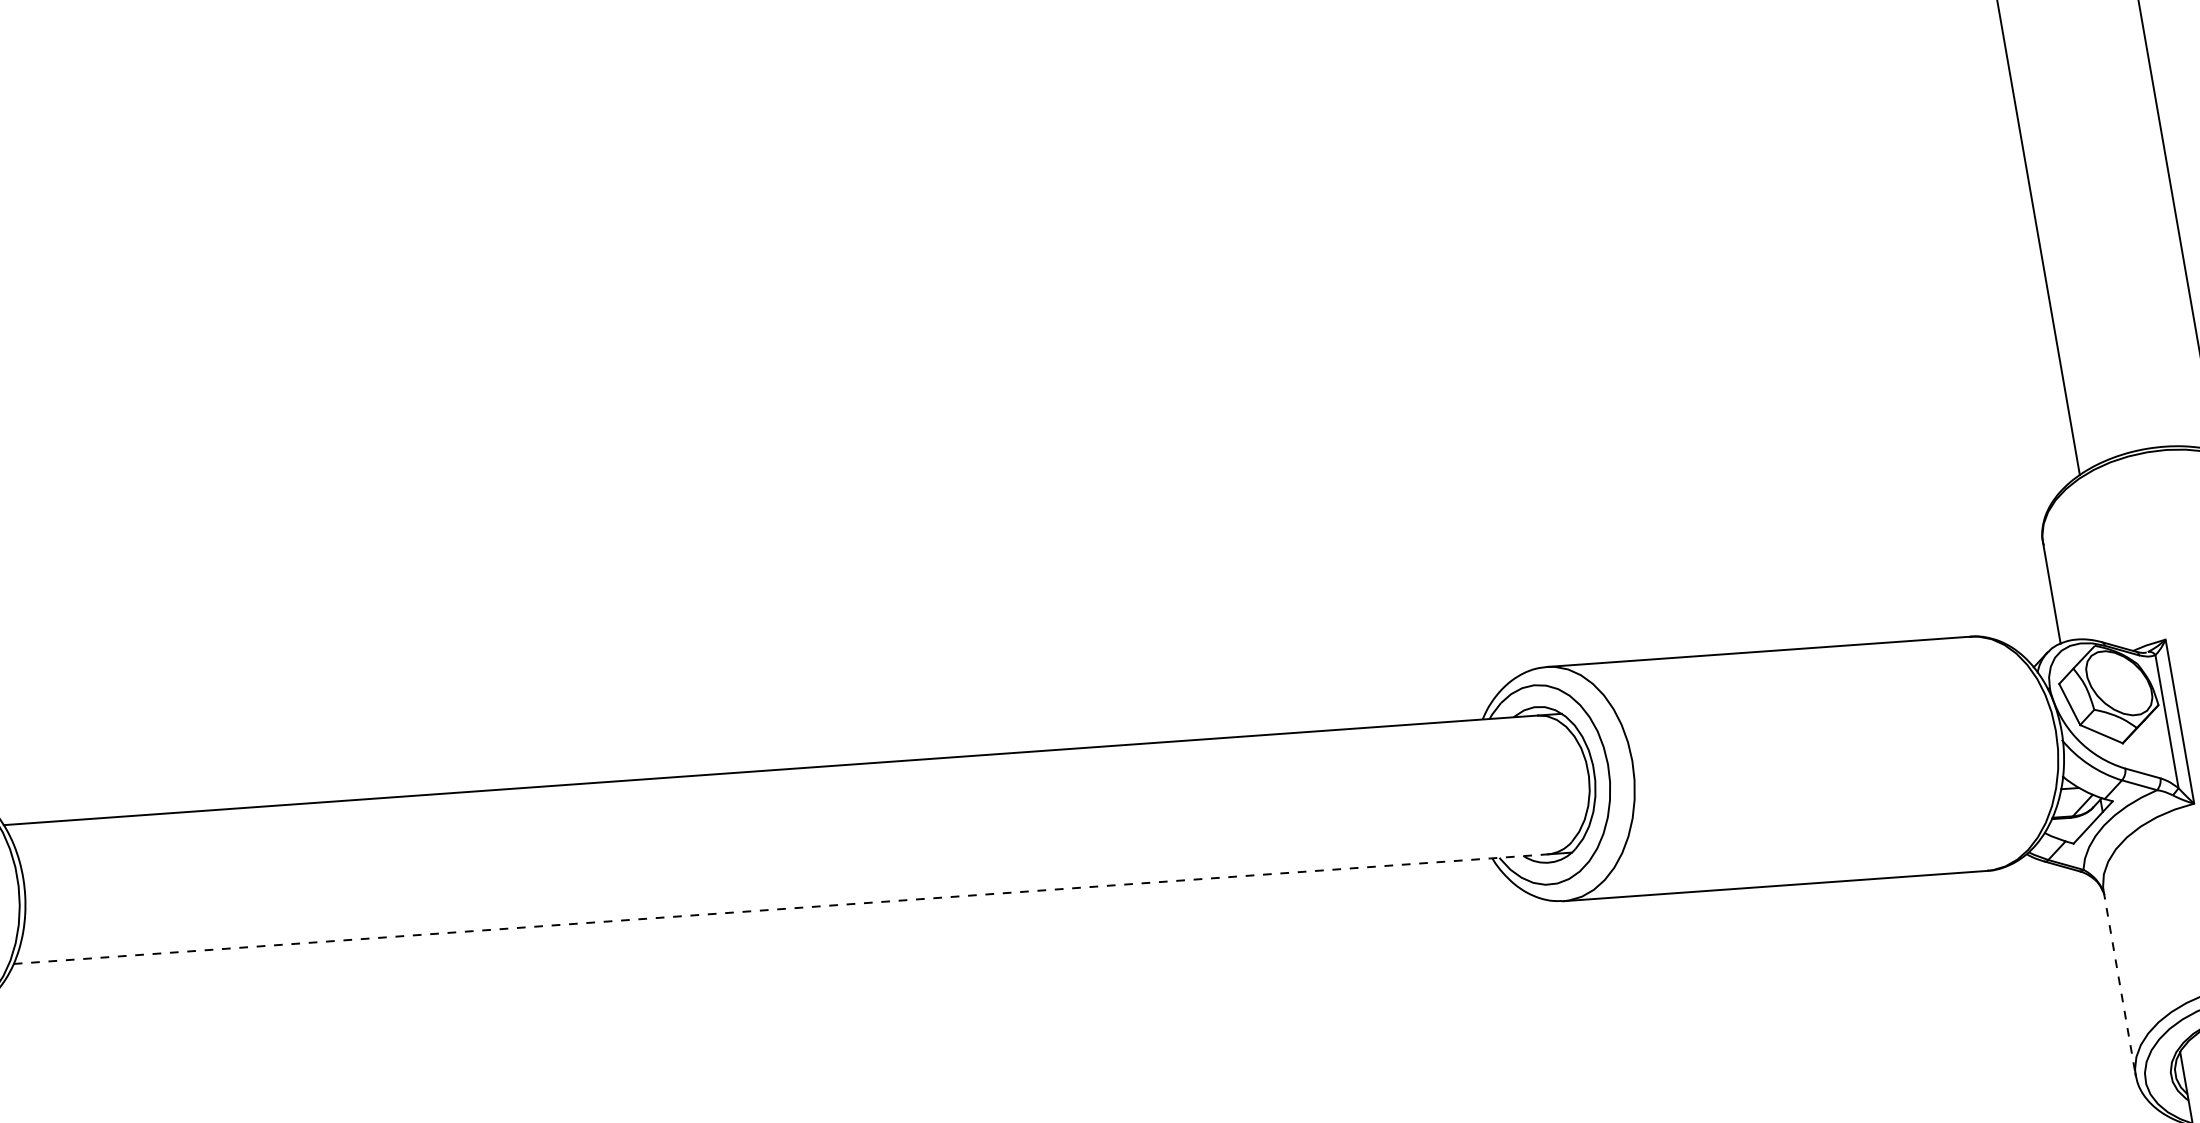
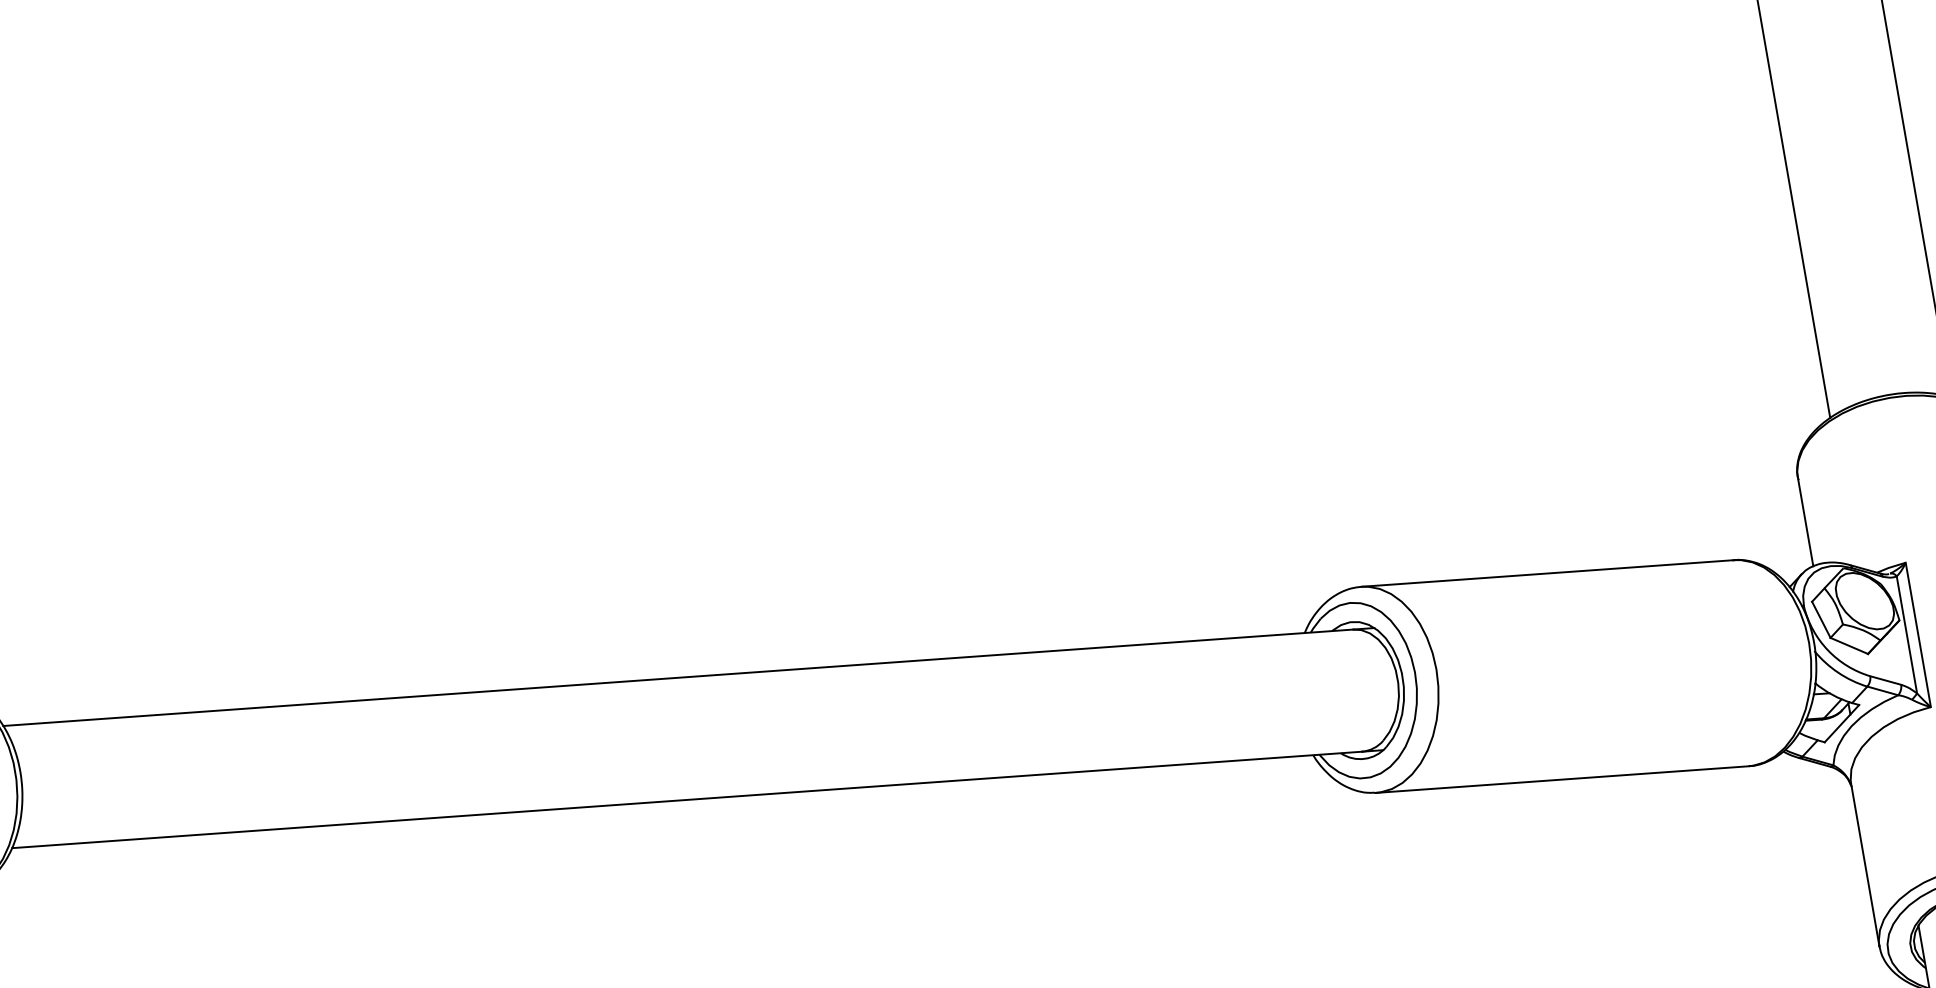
line: (781, 908) -> (687, 799), dashed -> solid
line: (2119, 983) -> (1865, 865), dashed -> solid

